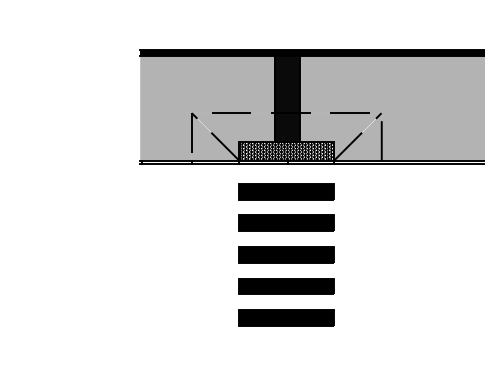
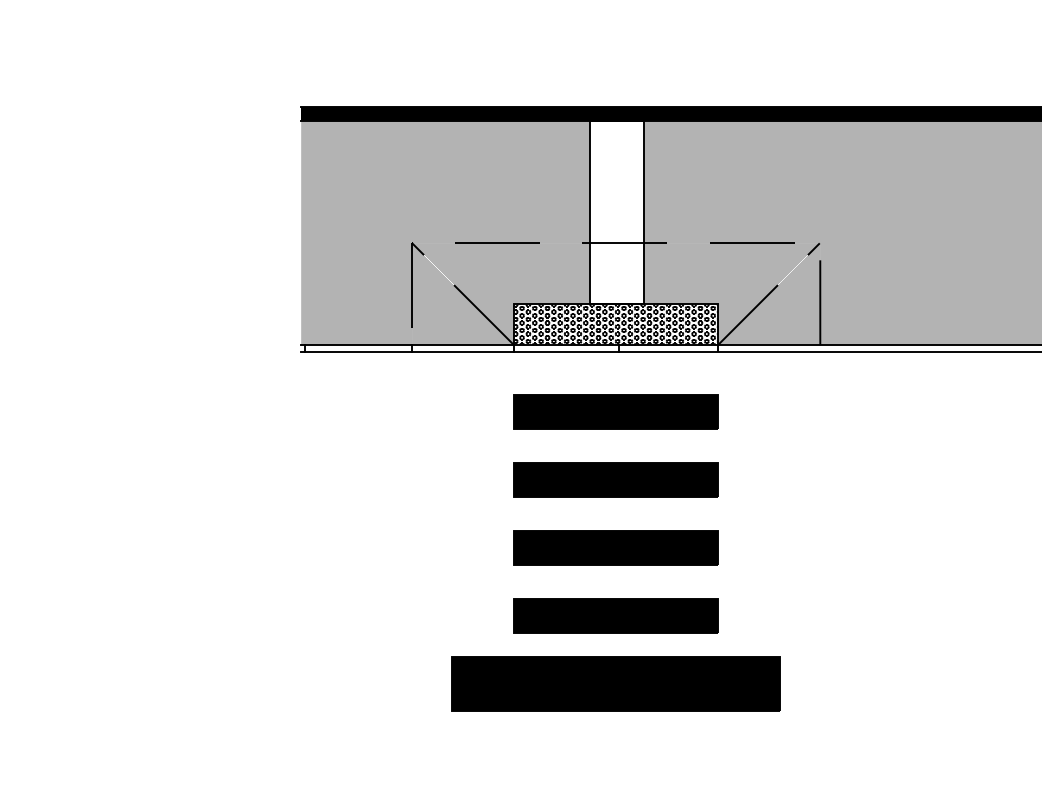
hatch: (286, 98) -> (615, 211), removed
part: (286, 317) -> (615, 682), size x1.6

